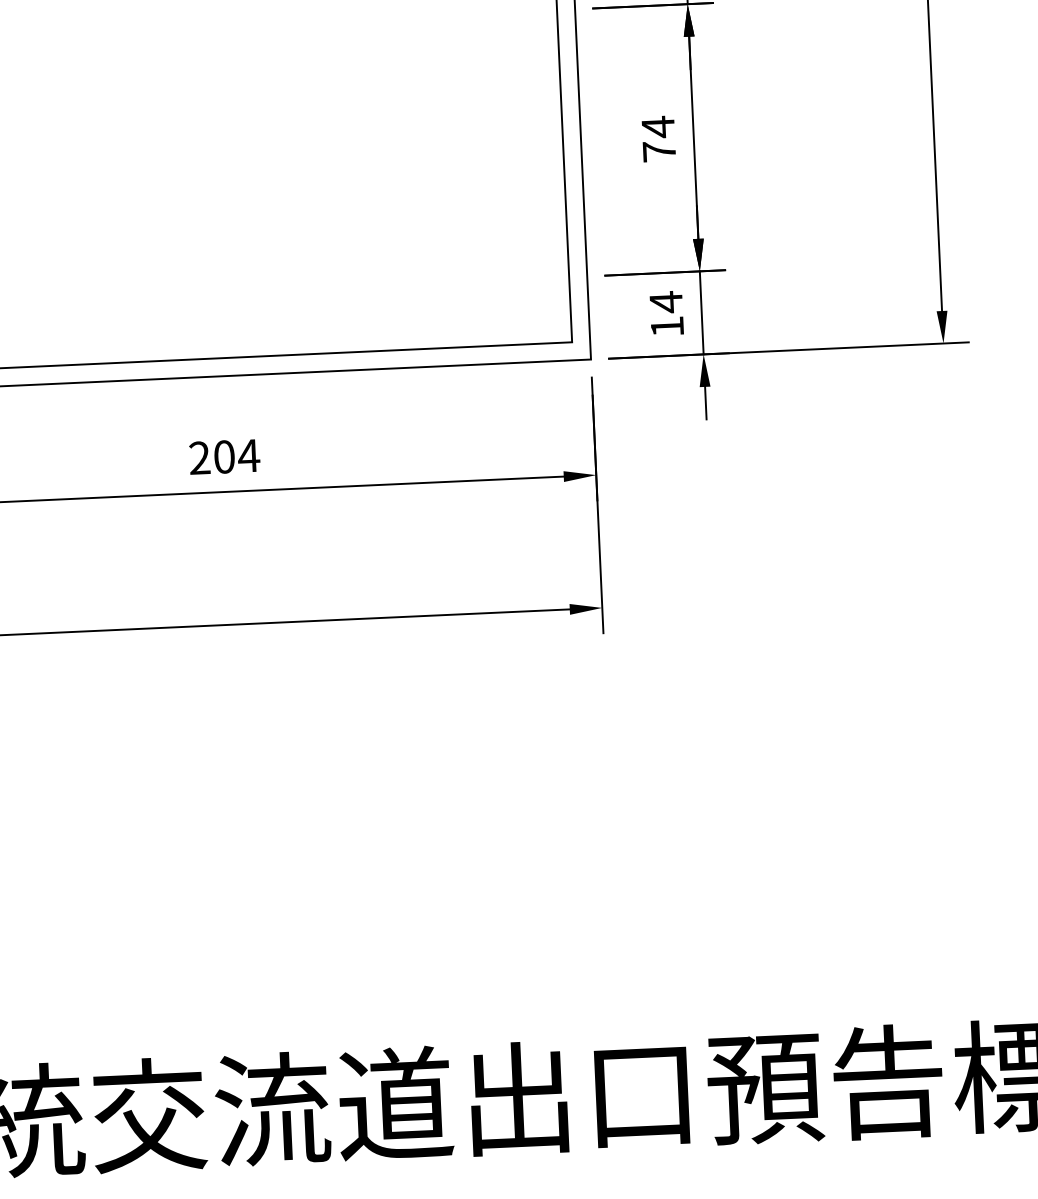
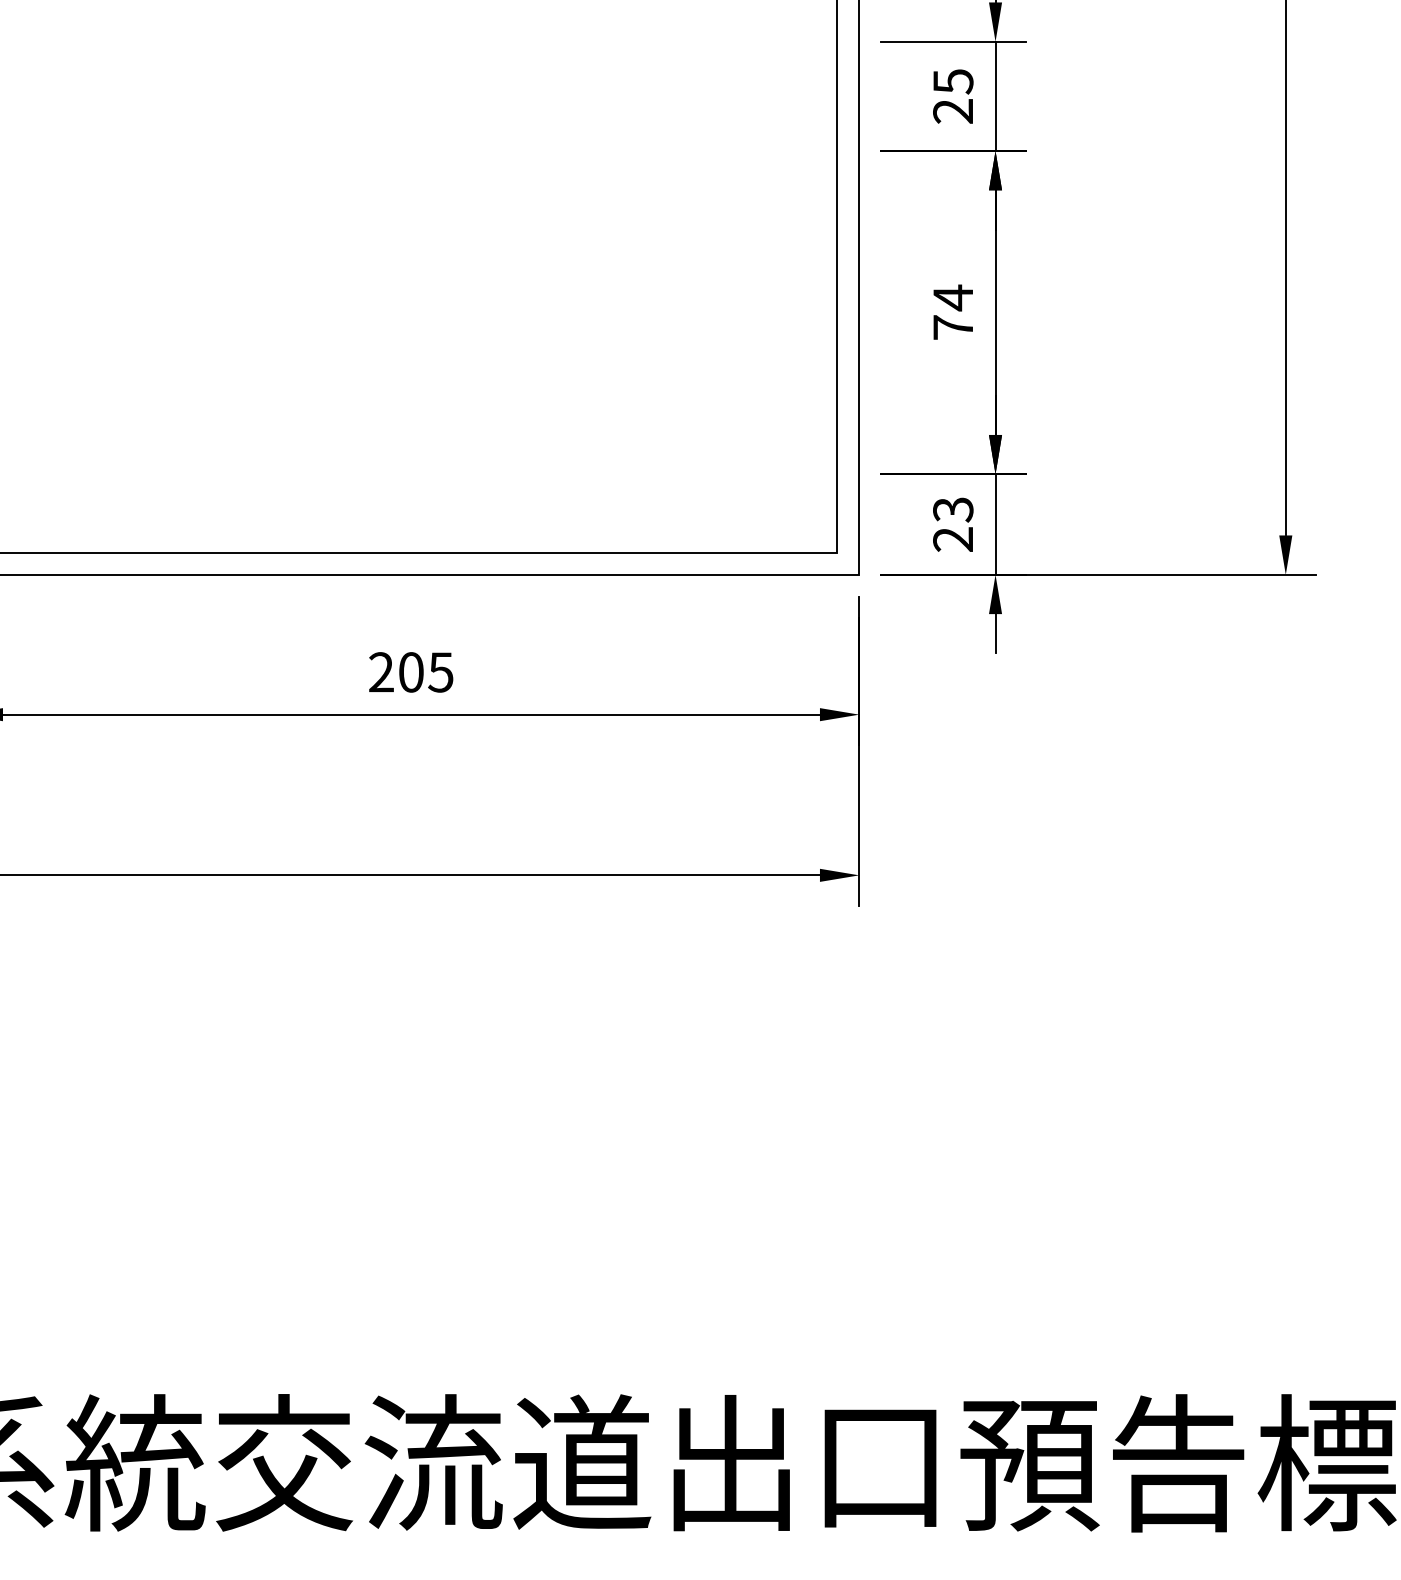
text: (666, 313) -> (953, 523), 14 -> 23
text: (248, 455) -> (440, 672), 204 -> 205

